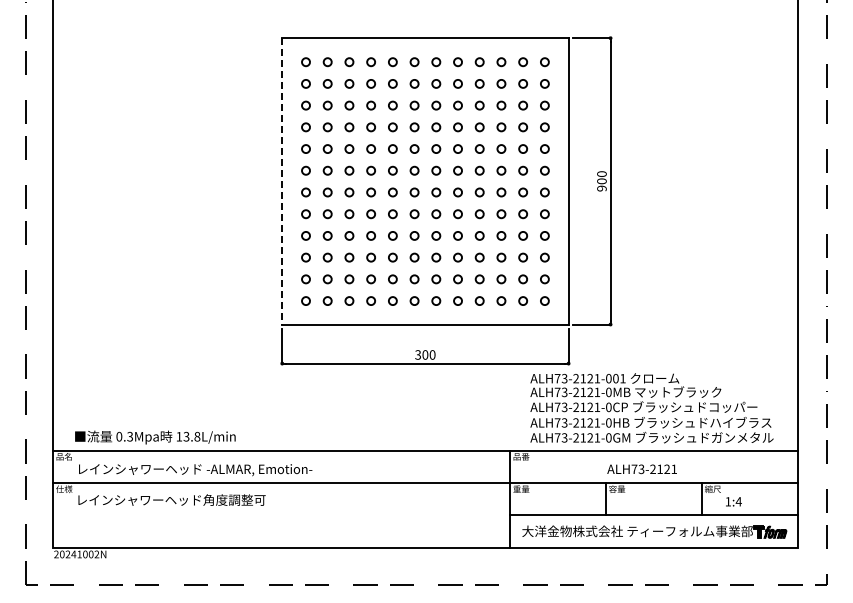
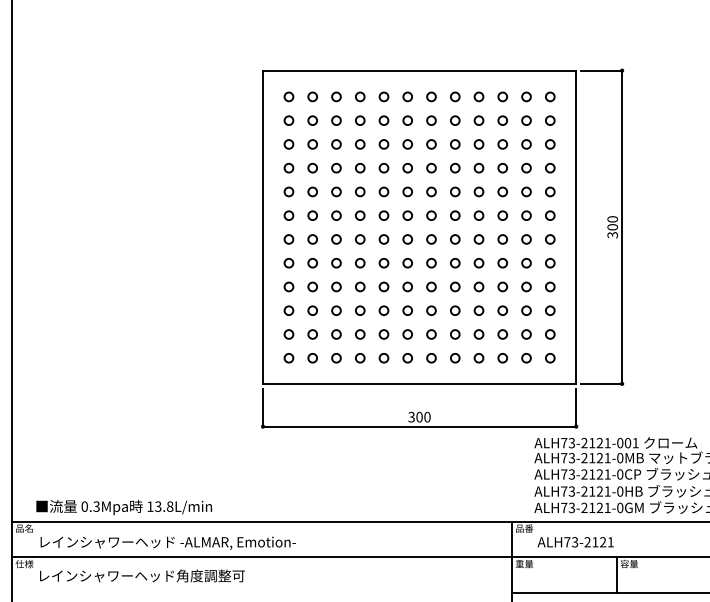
line: (282, 181) -> (263, 227), dashed -> solid
text: (601, 188) -> (612, 235), 900 -> 300
text: (641, 469) -> (575, 542), moved

